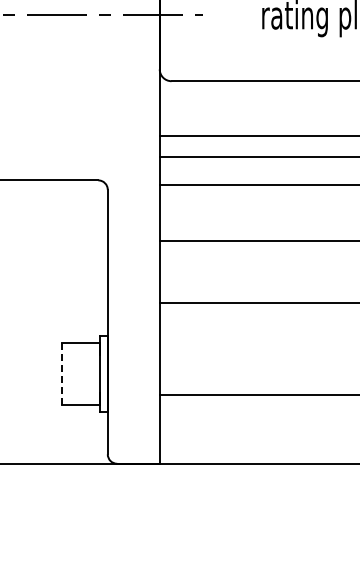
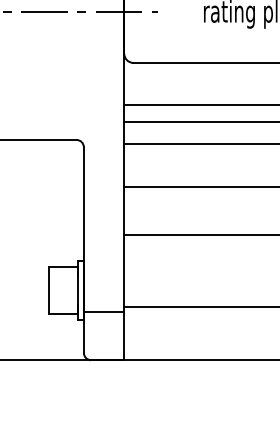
line: (62, 374) -> (48, 290), dashed -> solid
line: (133, 401) -> (103, 311), added

